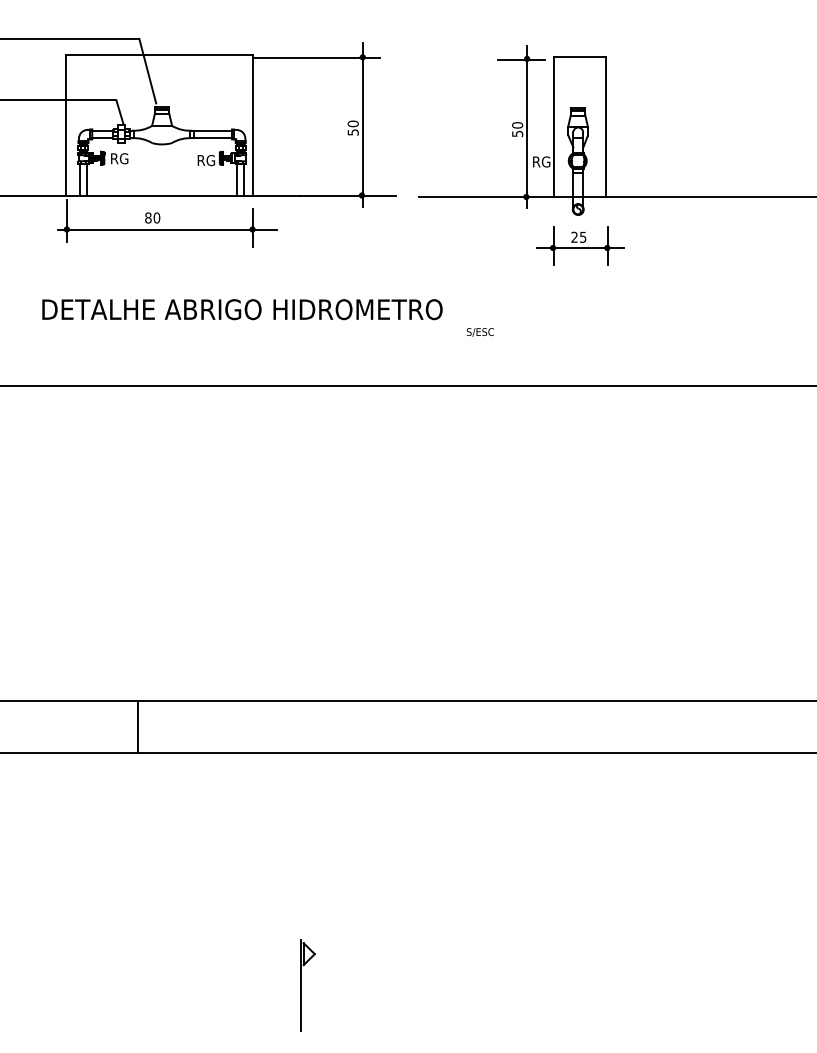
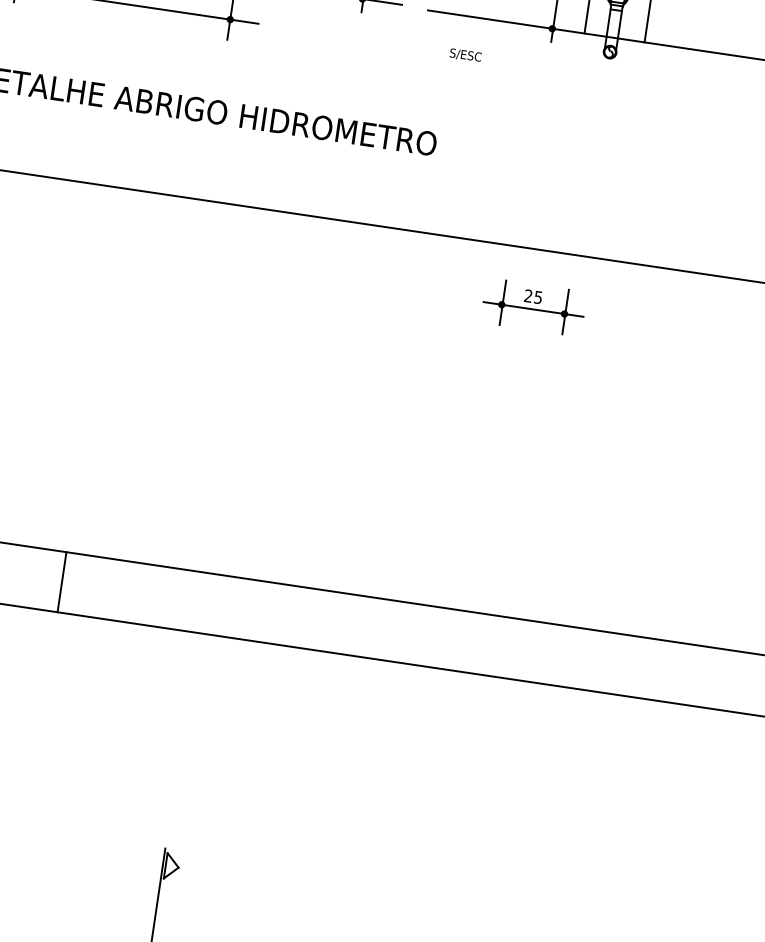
part: (580, 245) -> (533, 306), moved
text: (480, 332) -> (465, 55), moved
line: (138, 726) -> (62, 581), moved

